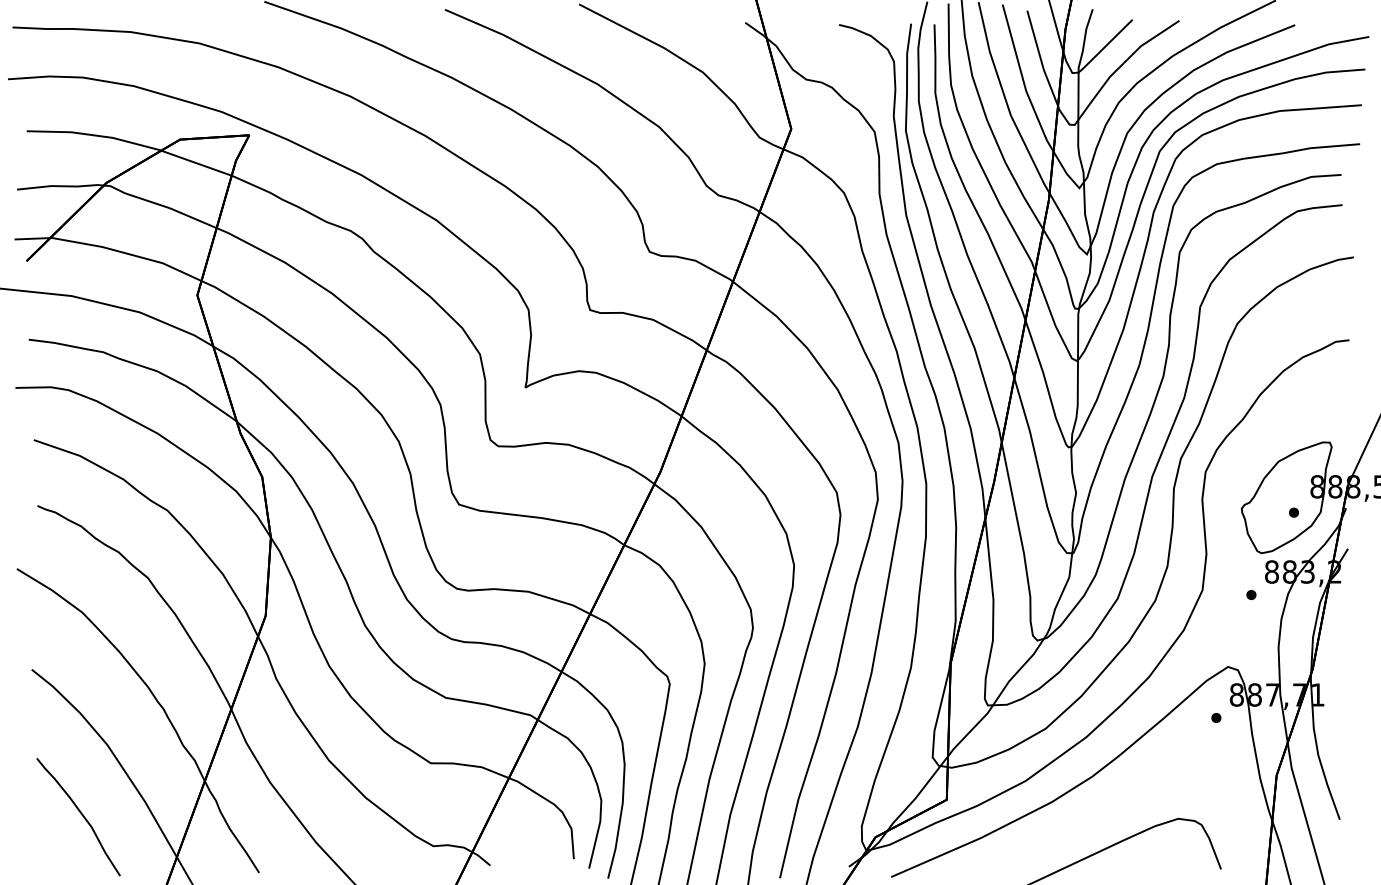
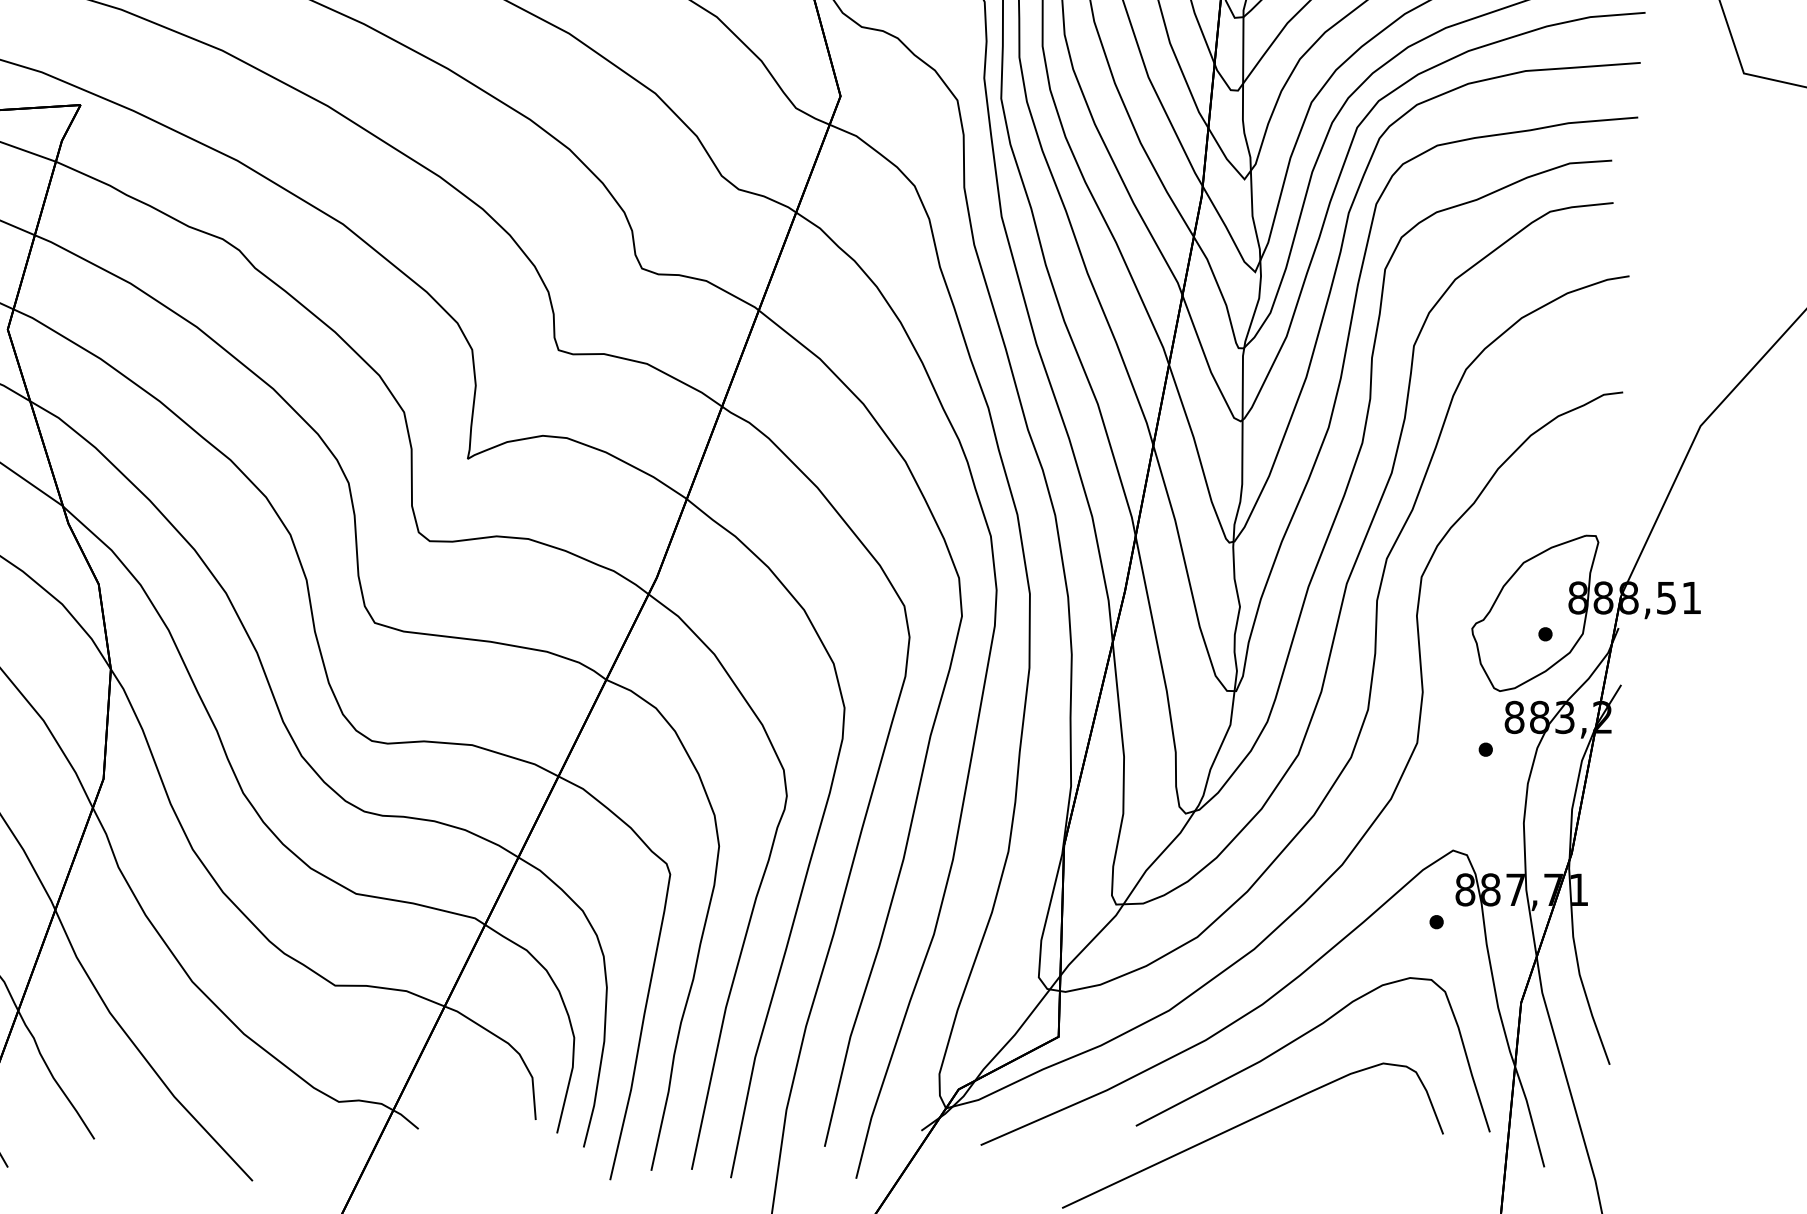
curve: (1120, 800) -> (1302, 1037), added

